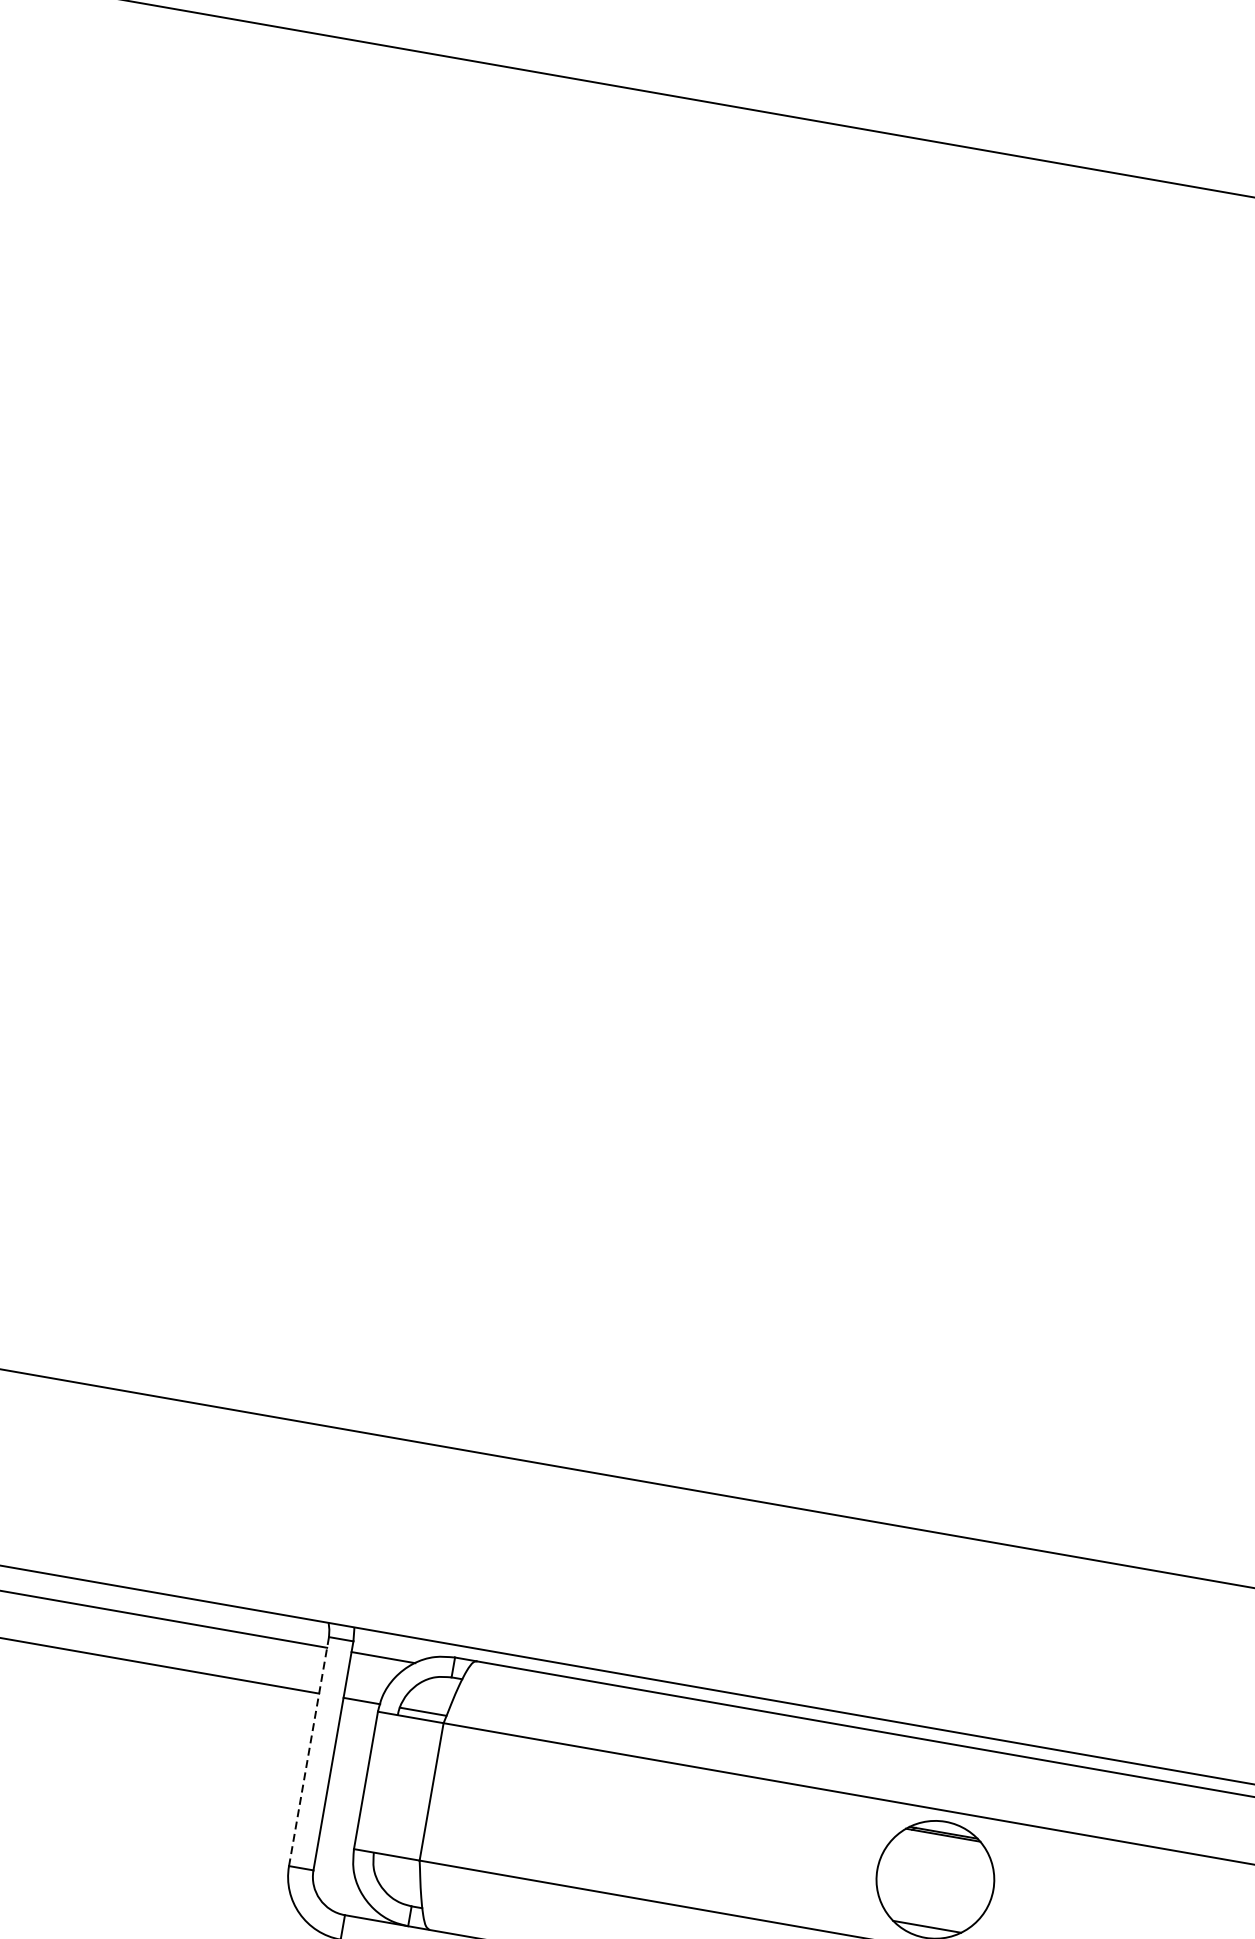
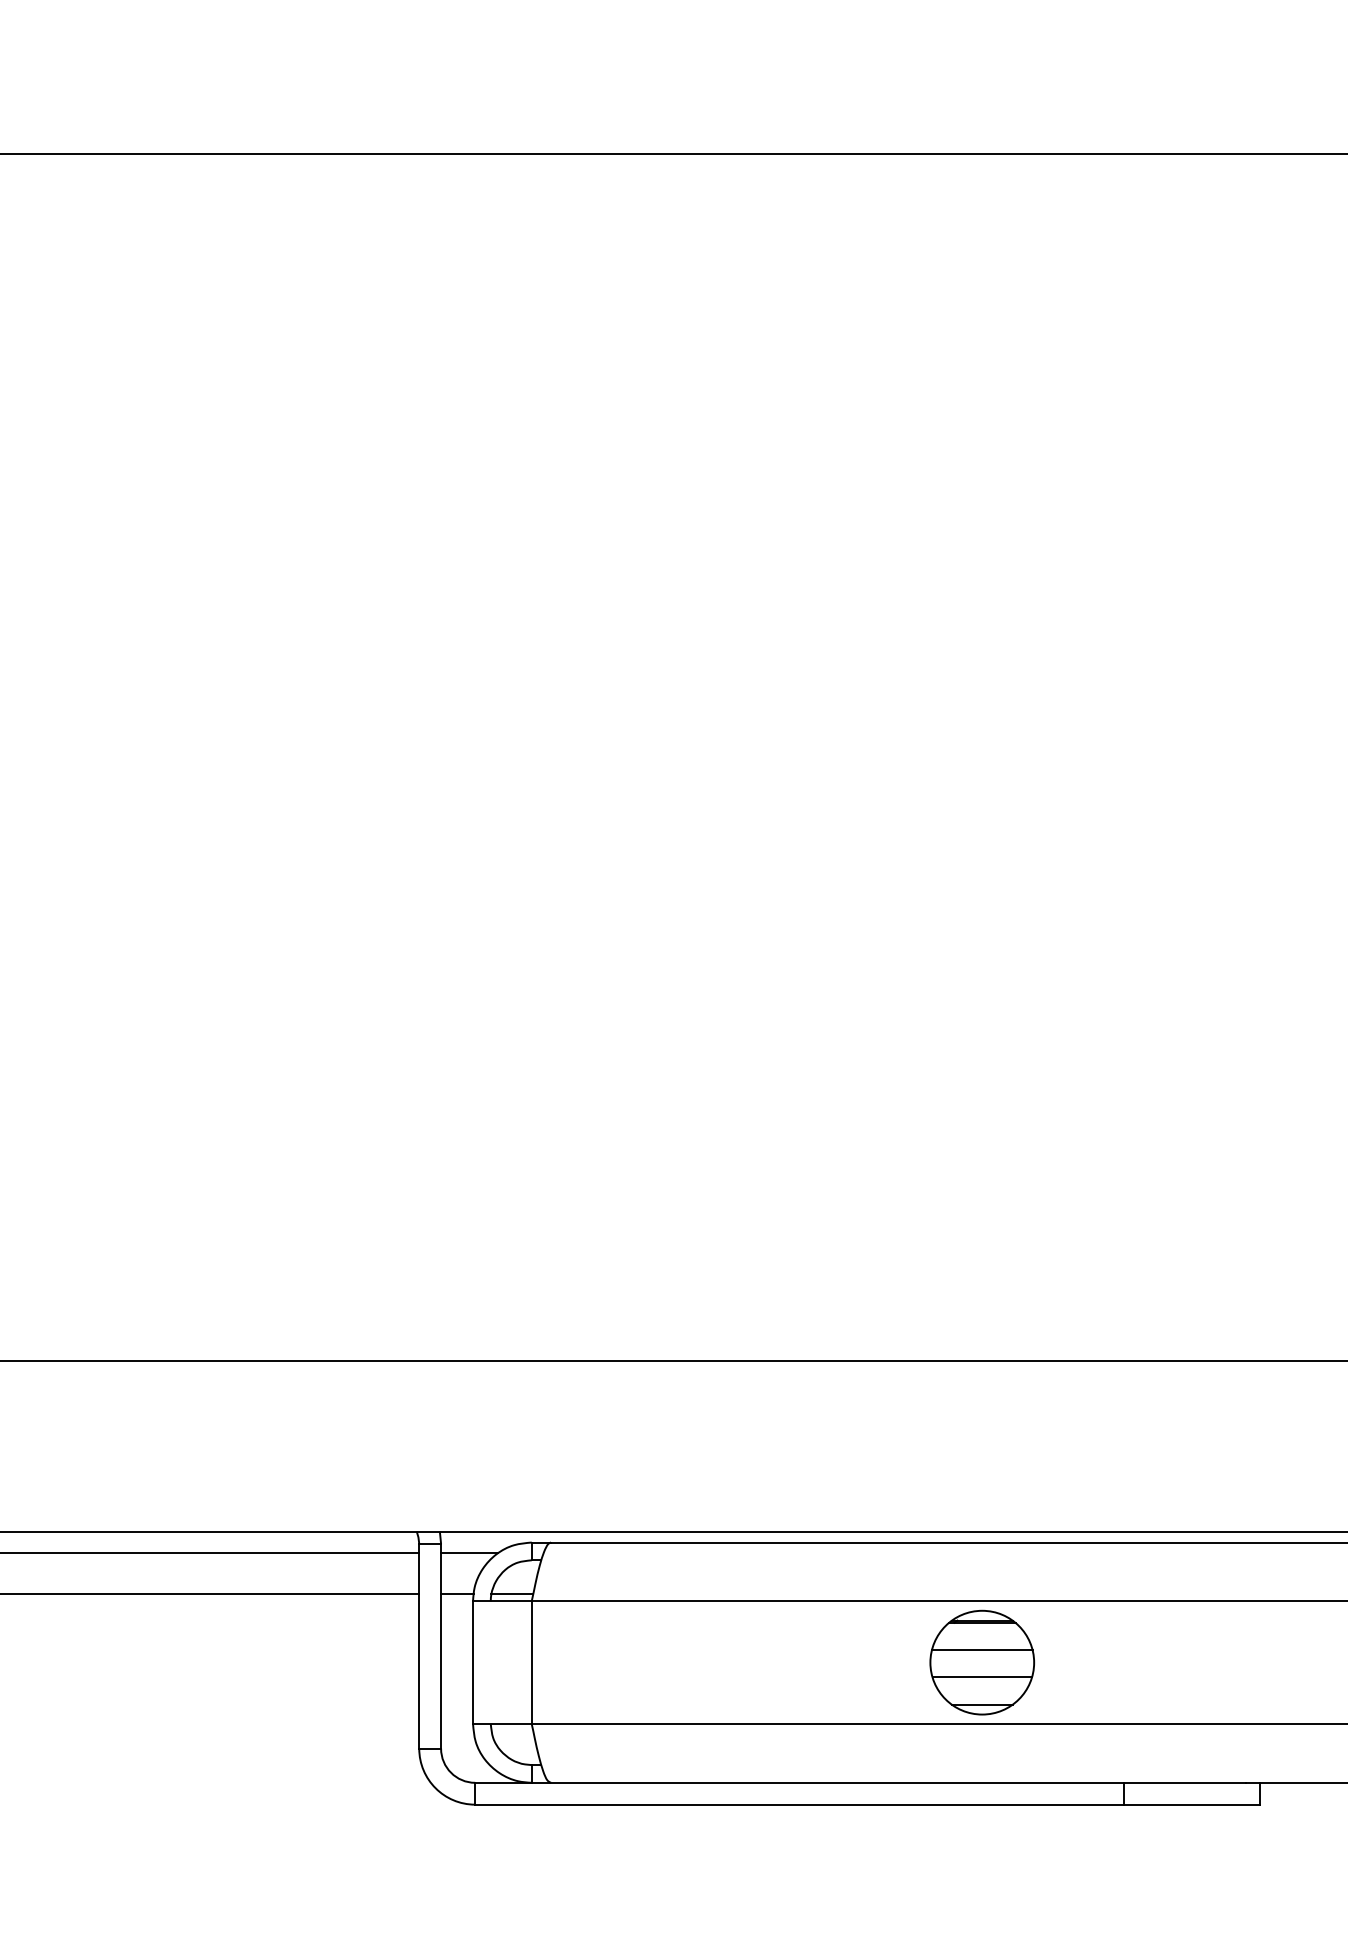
line: (309, 1751) -> (419, 1646), dashed -> solid
line: (938, 1866) -> (982, 1650), added
line: (931, 1896) -> (981, 1677), added

